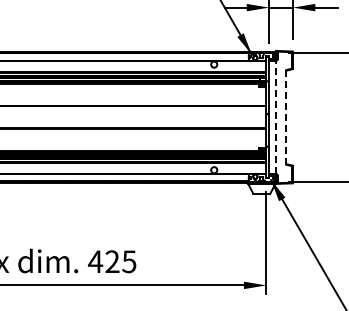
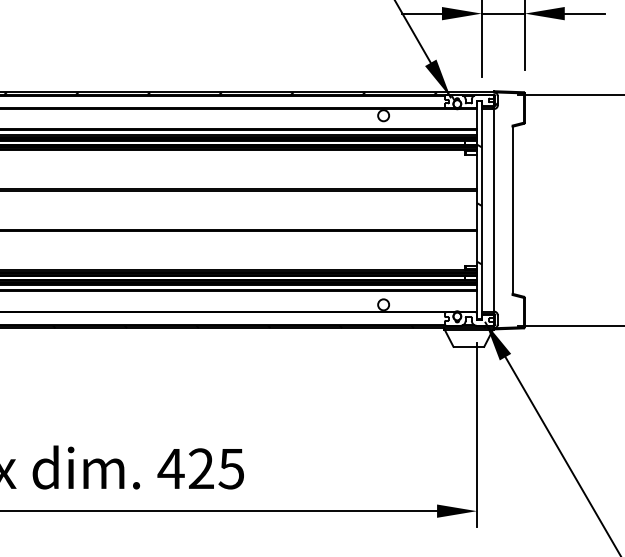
line: (275, 117) -> (493, 210), dashed -> solid
line: (286, 117) -> (513, 210), dashed -> solid

